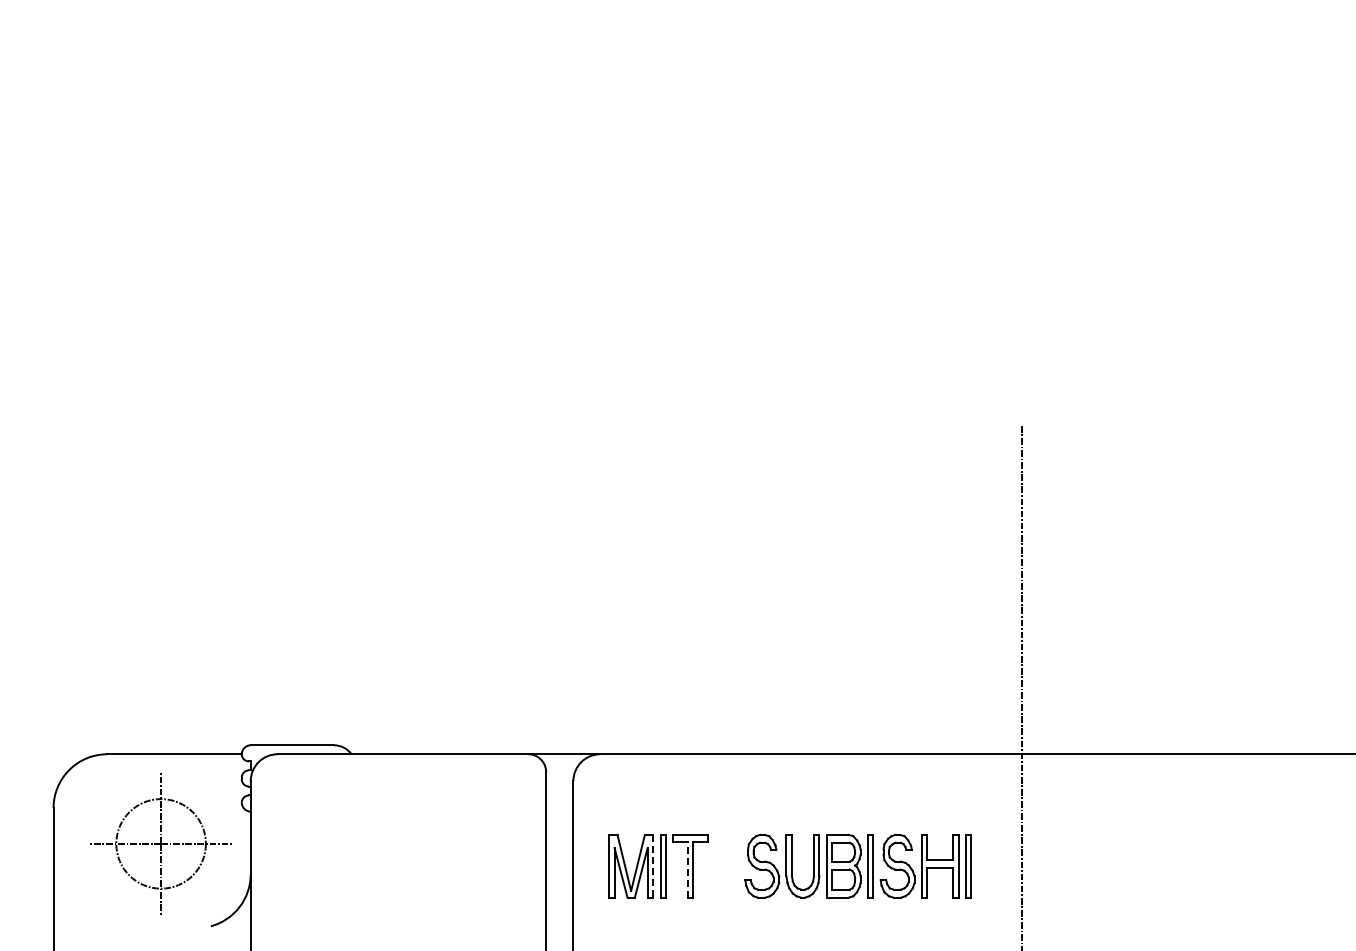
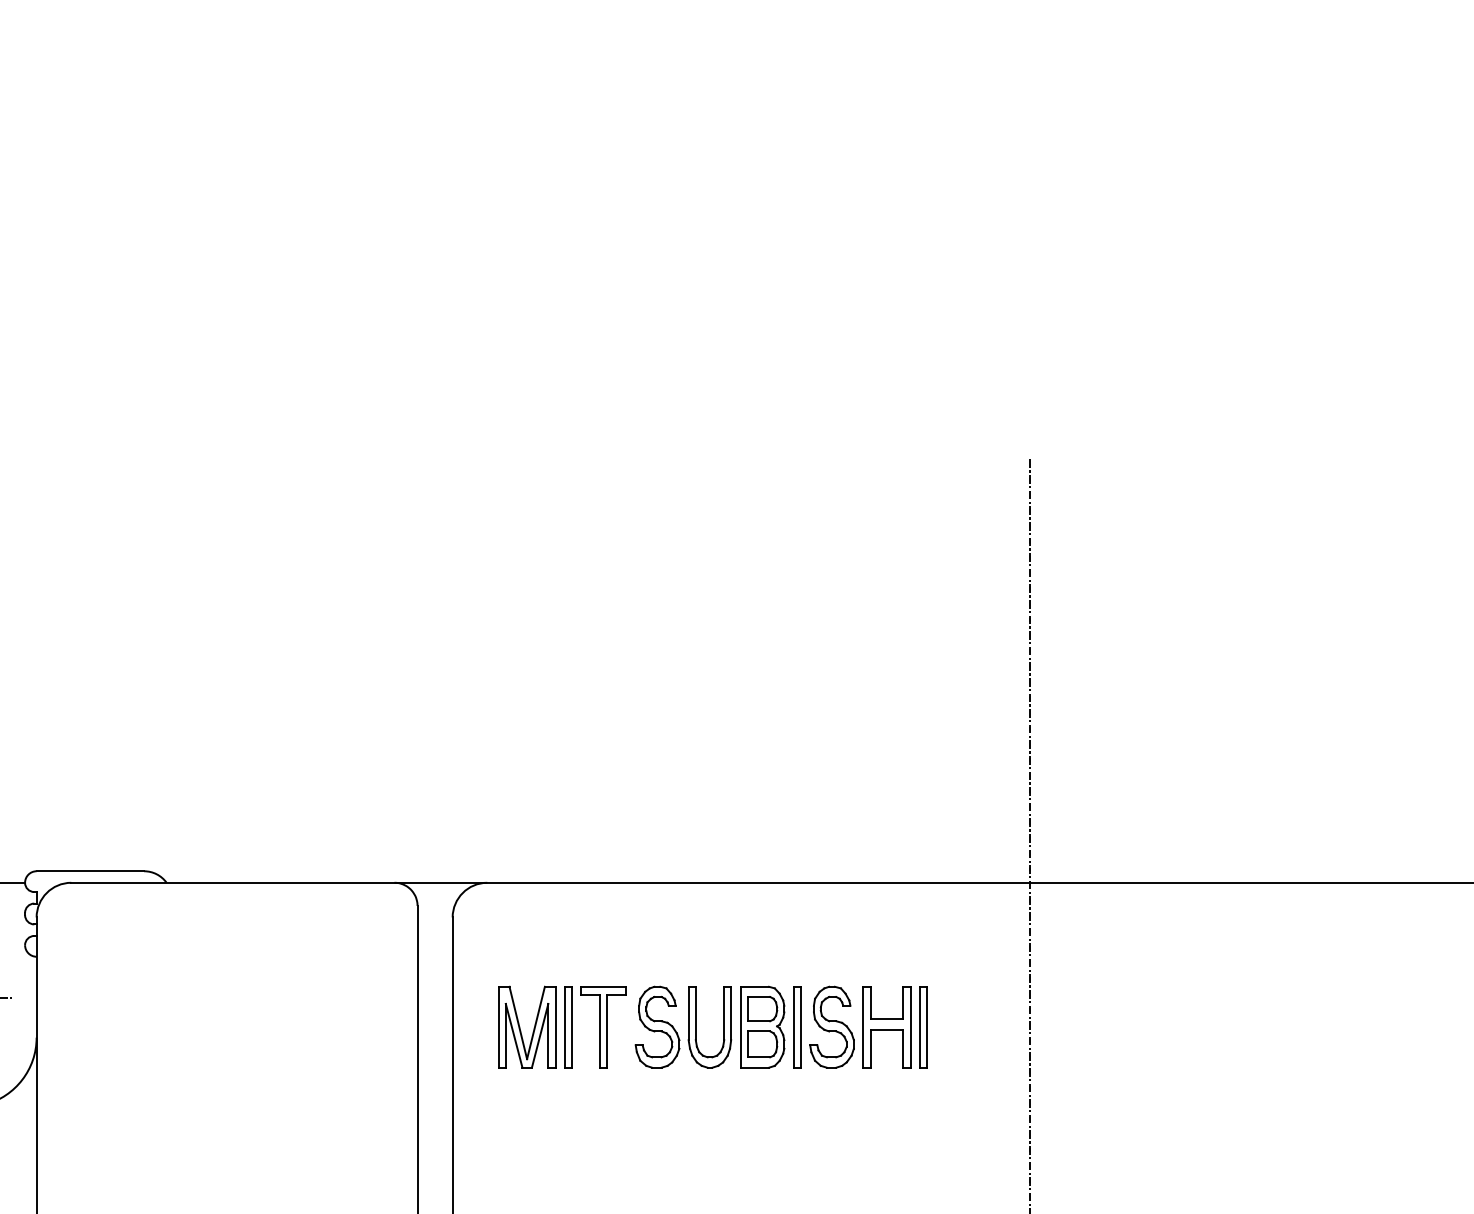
part: (857, 865) -> (780, 1026), moved
line: (653, 866) -> (555, 1027), dashed -> solid
line: (687, 869) -> (599, 1031), dashed -> solid

